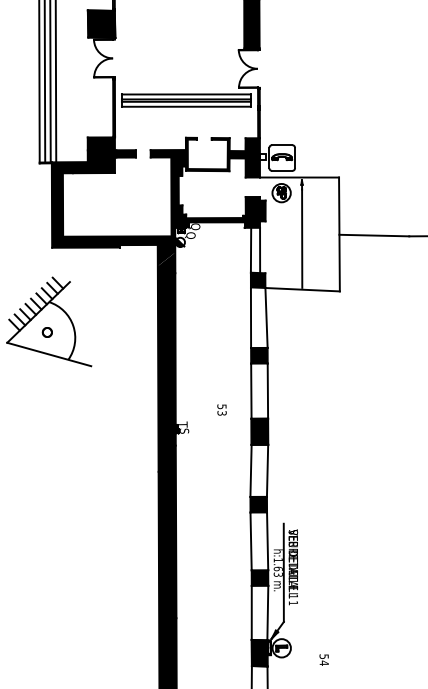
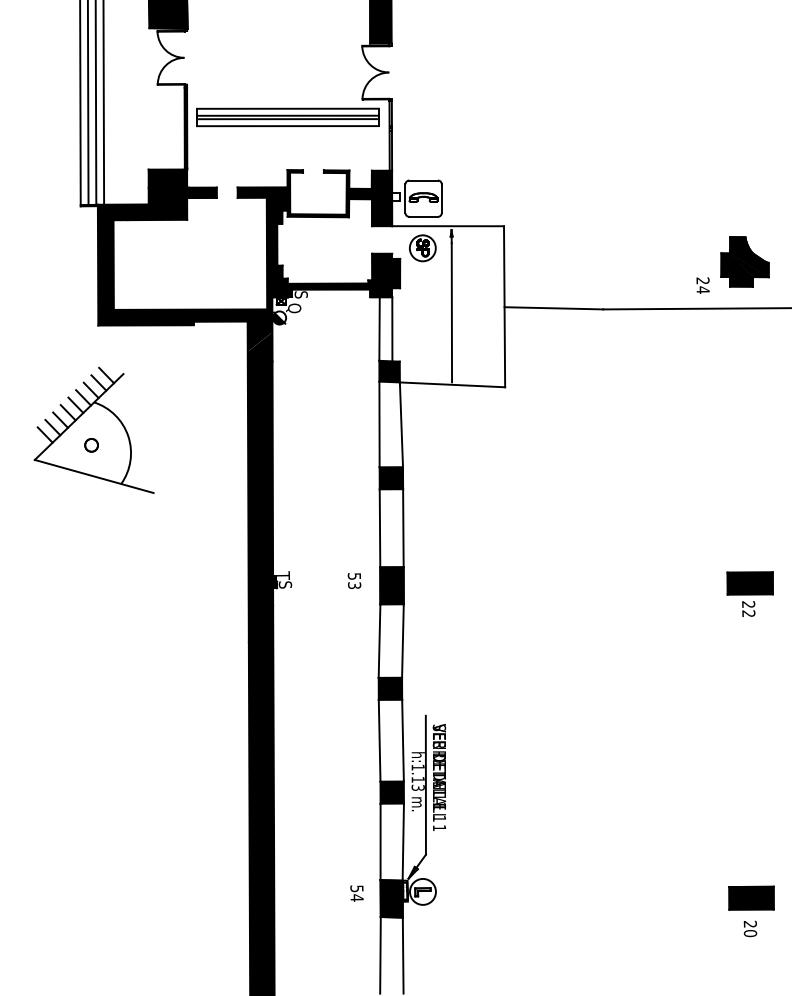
text: (194, 226) -> (299, 295), Q -> S
text: (222, 409) -> (354, 580), moved
text: (277, 568) -> (417, 779), h:1.63 -> h:1.13
text: (323, 660) -> (356, 893), moved

